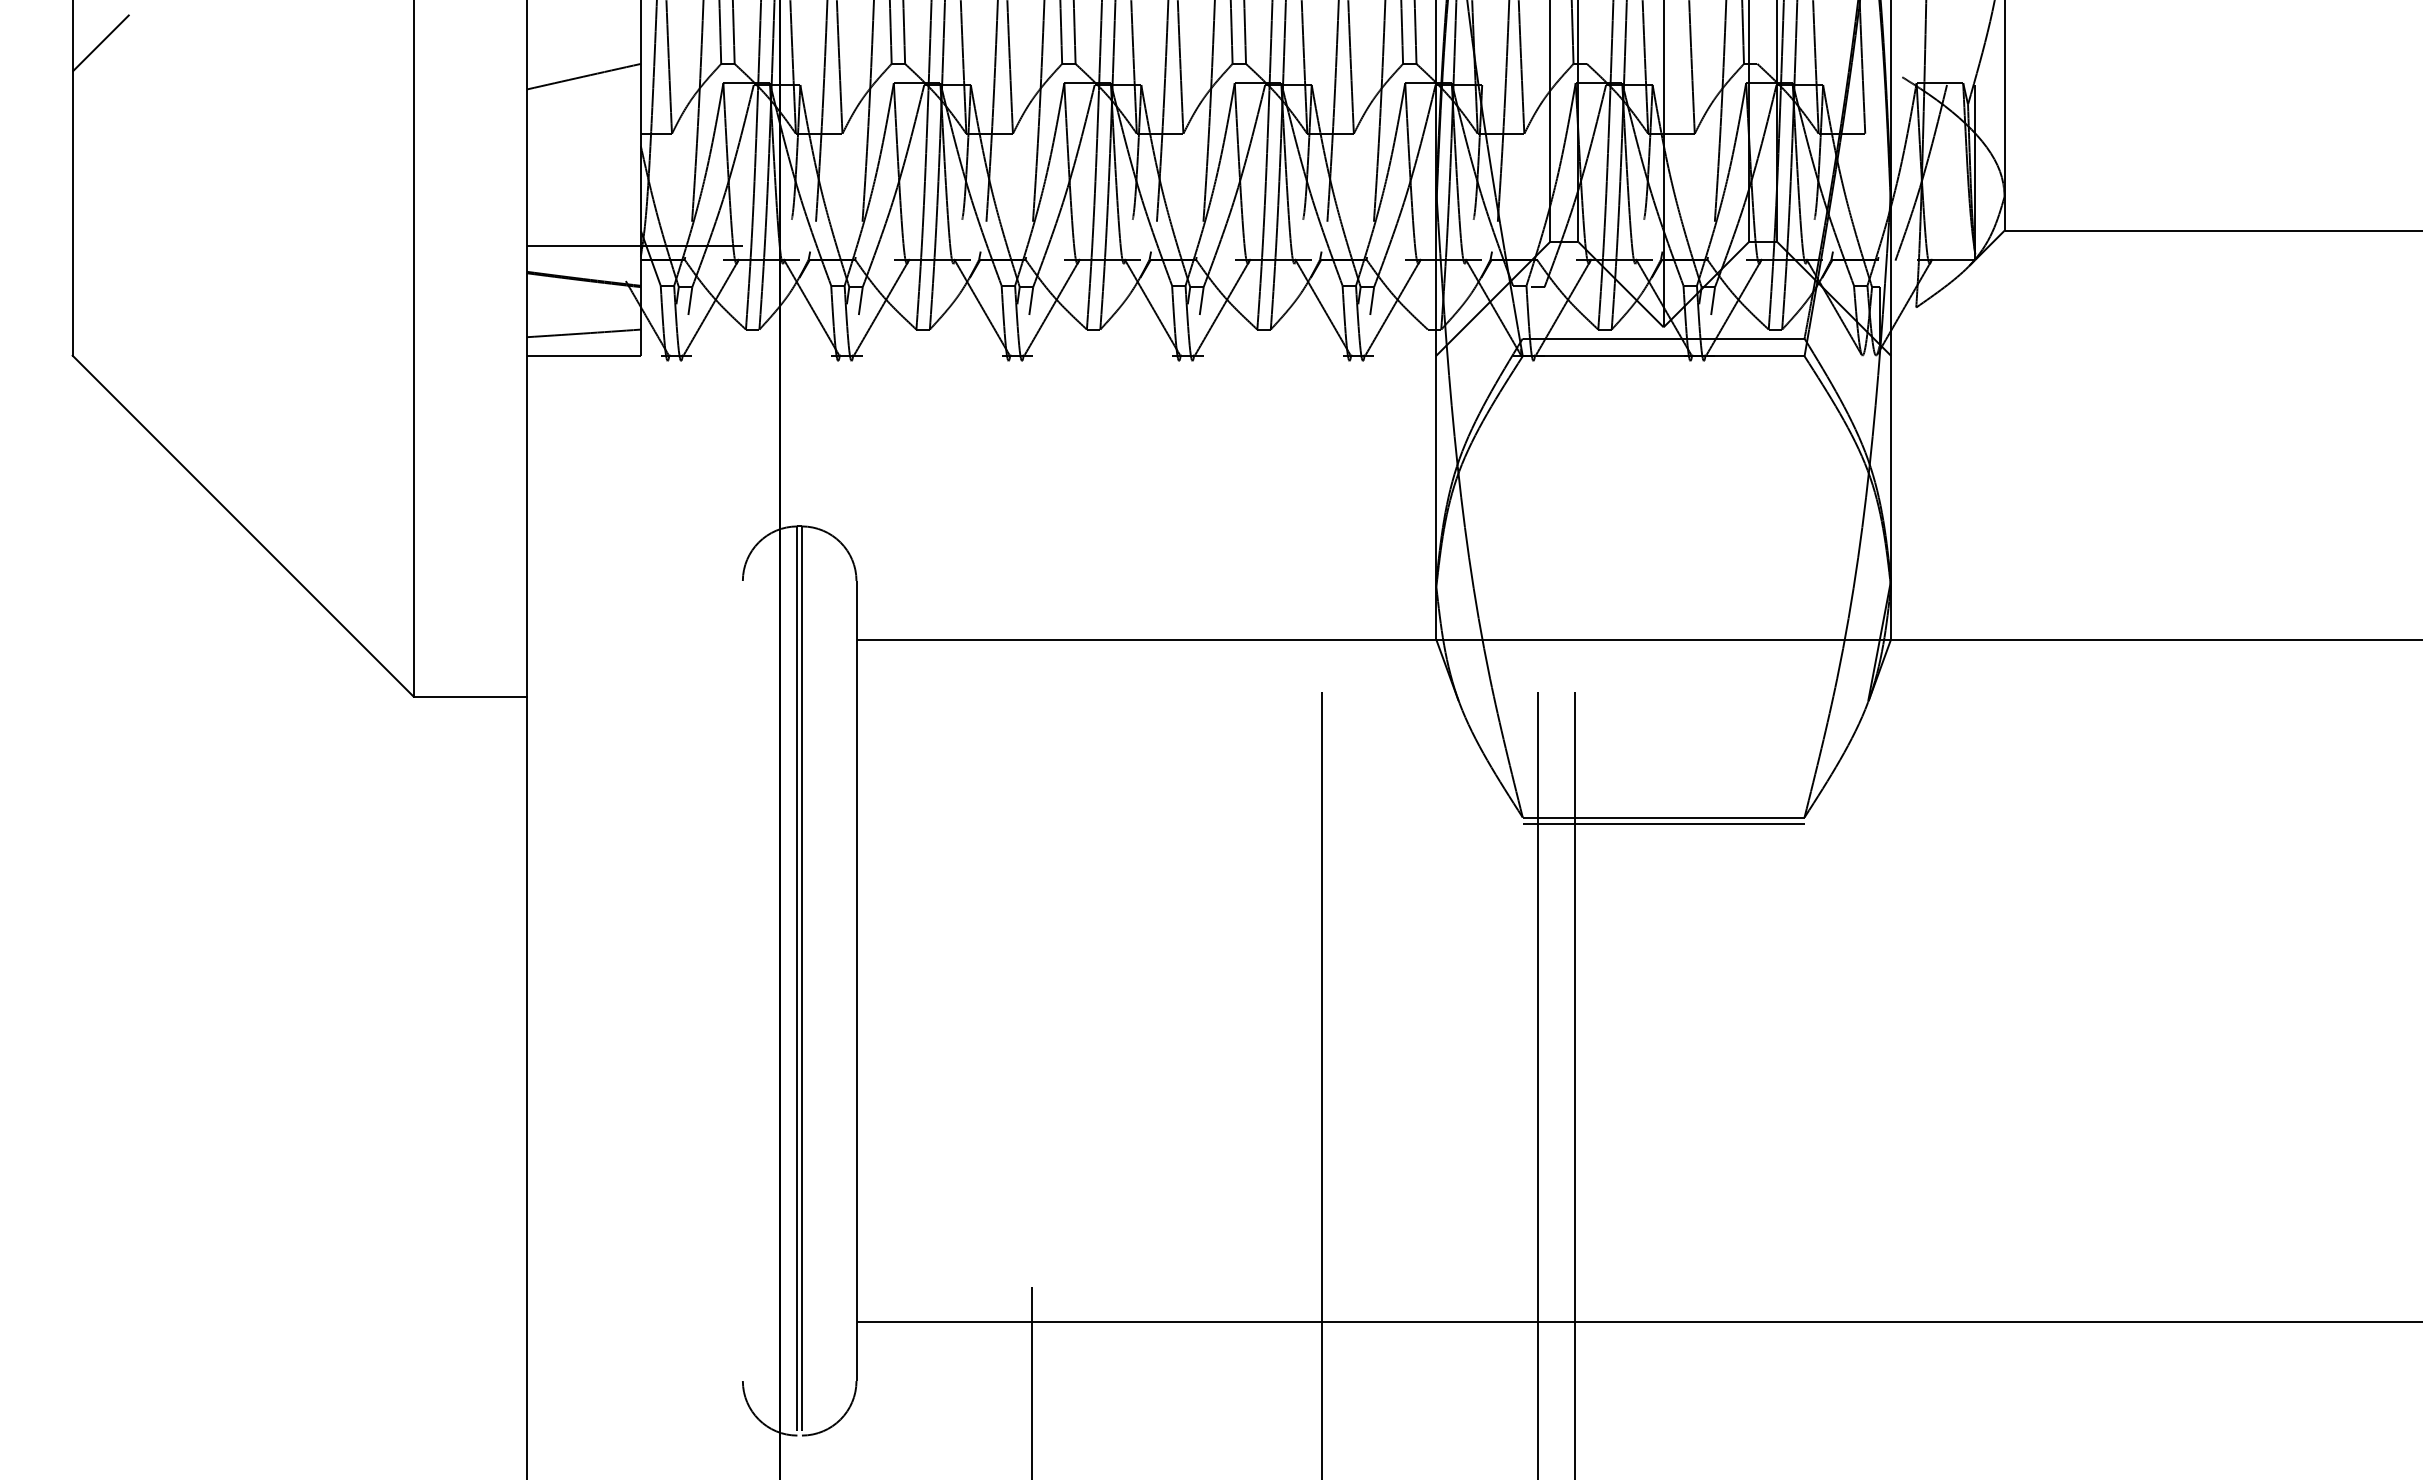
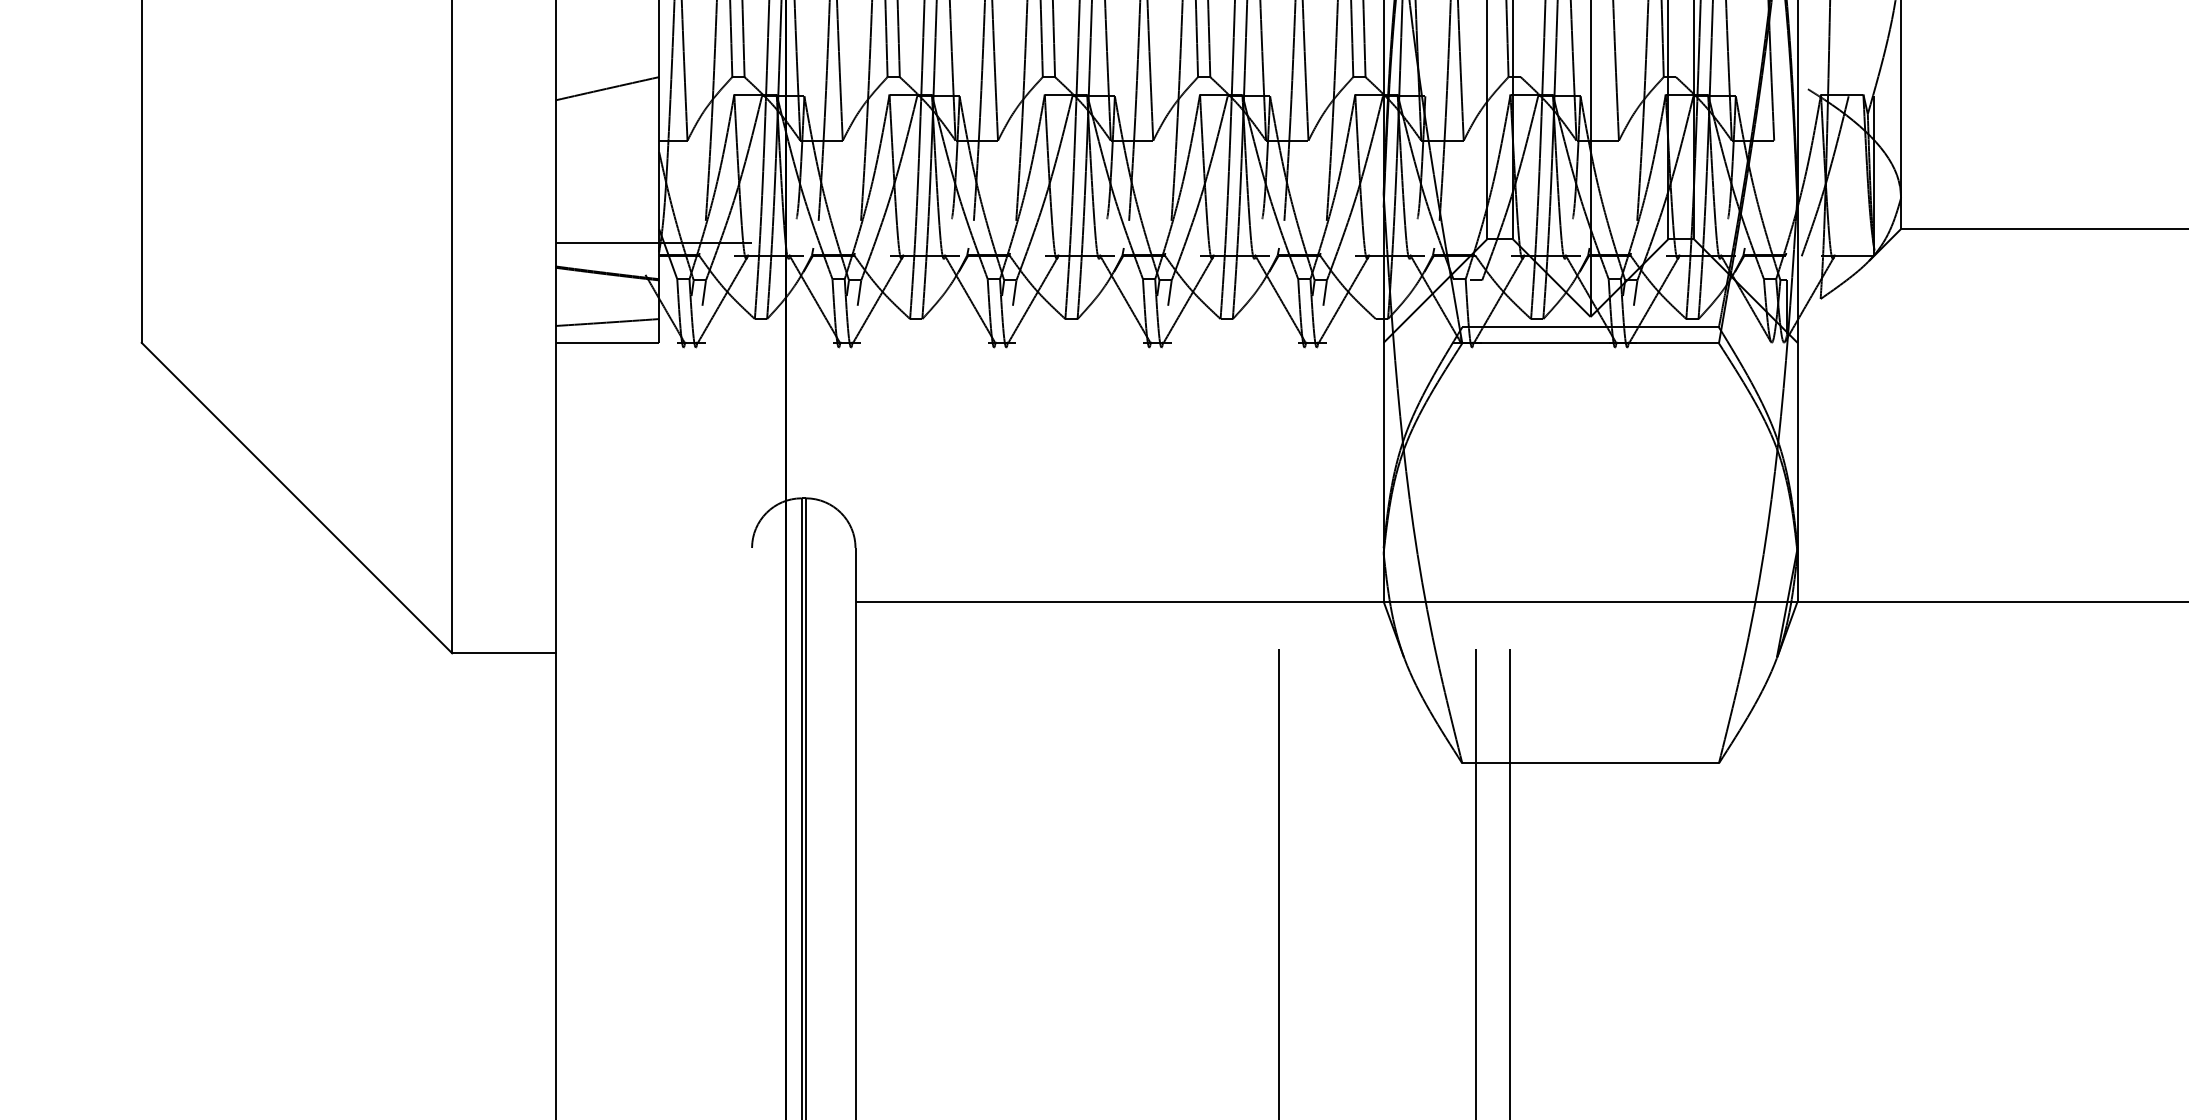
line: (100, 42) -> (167, 57), removed
line: (1663, 823) -> (1590, 768), removed

